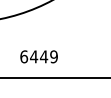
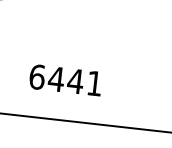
text: (53, 56) -> (93, 82), 6449 -> 6441

